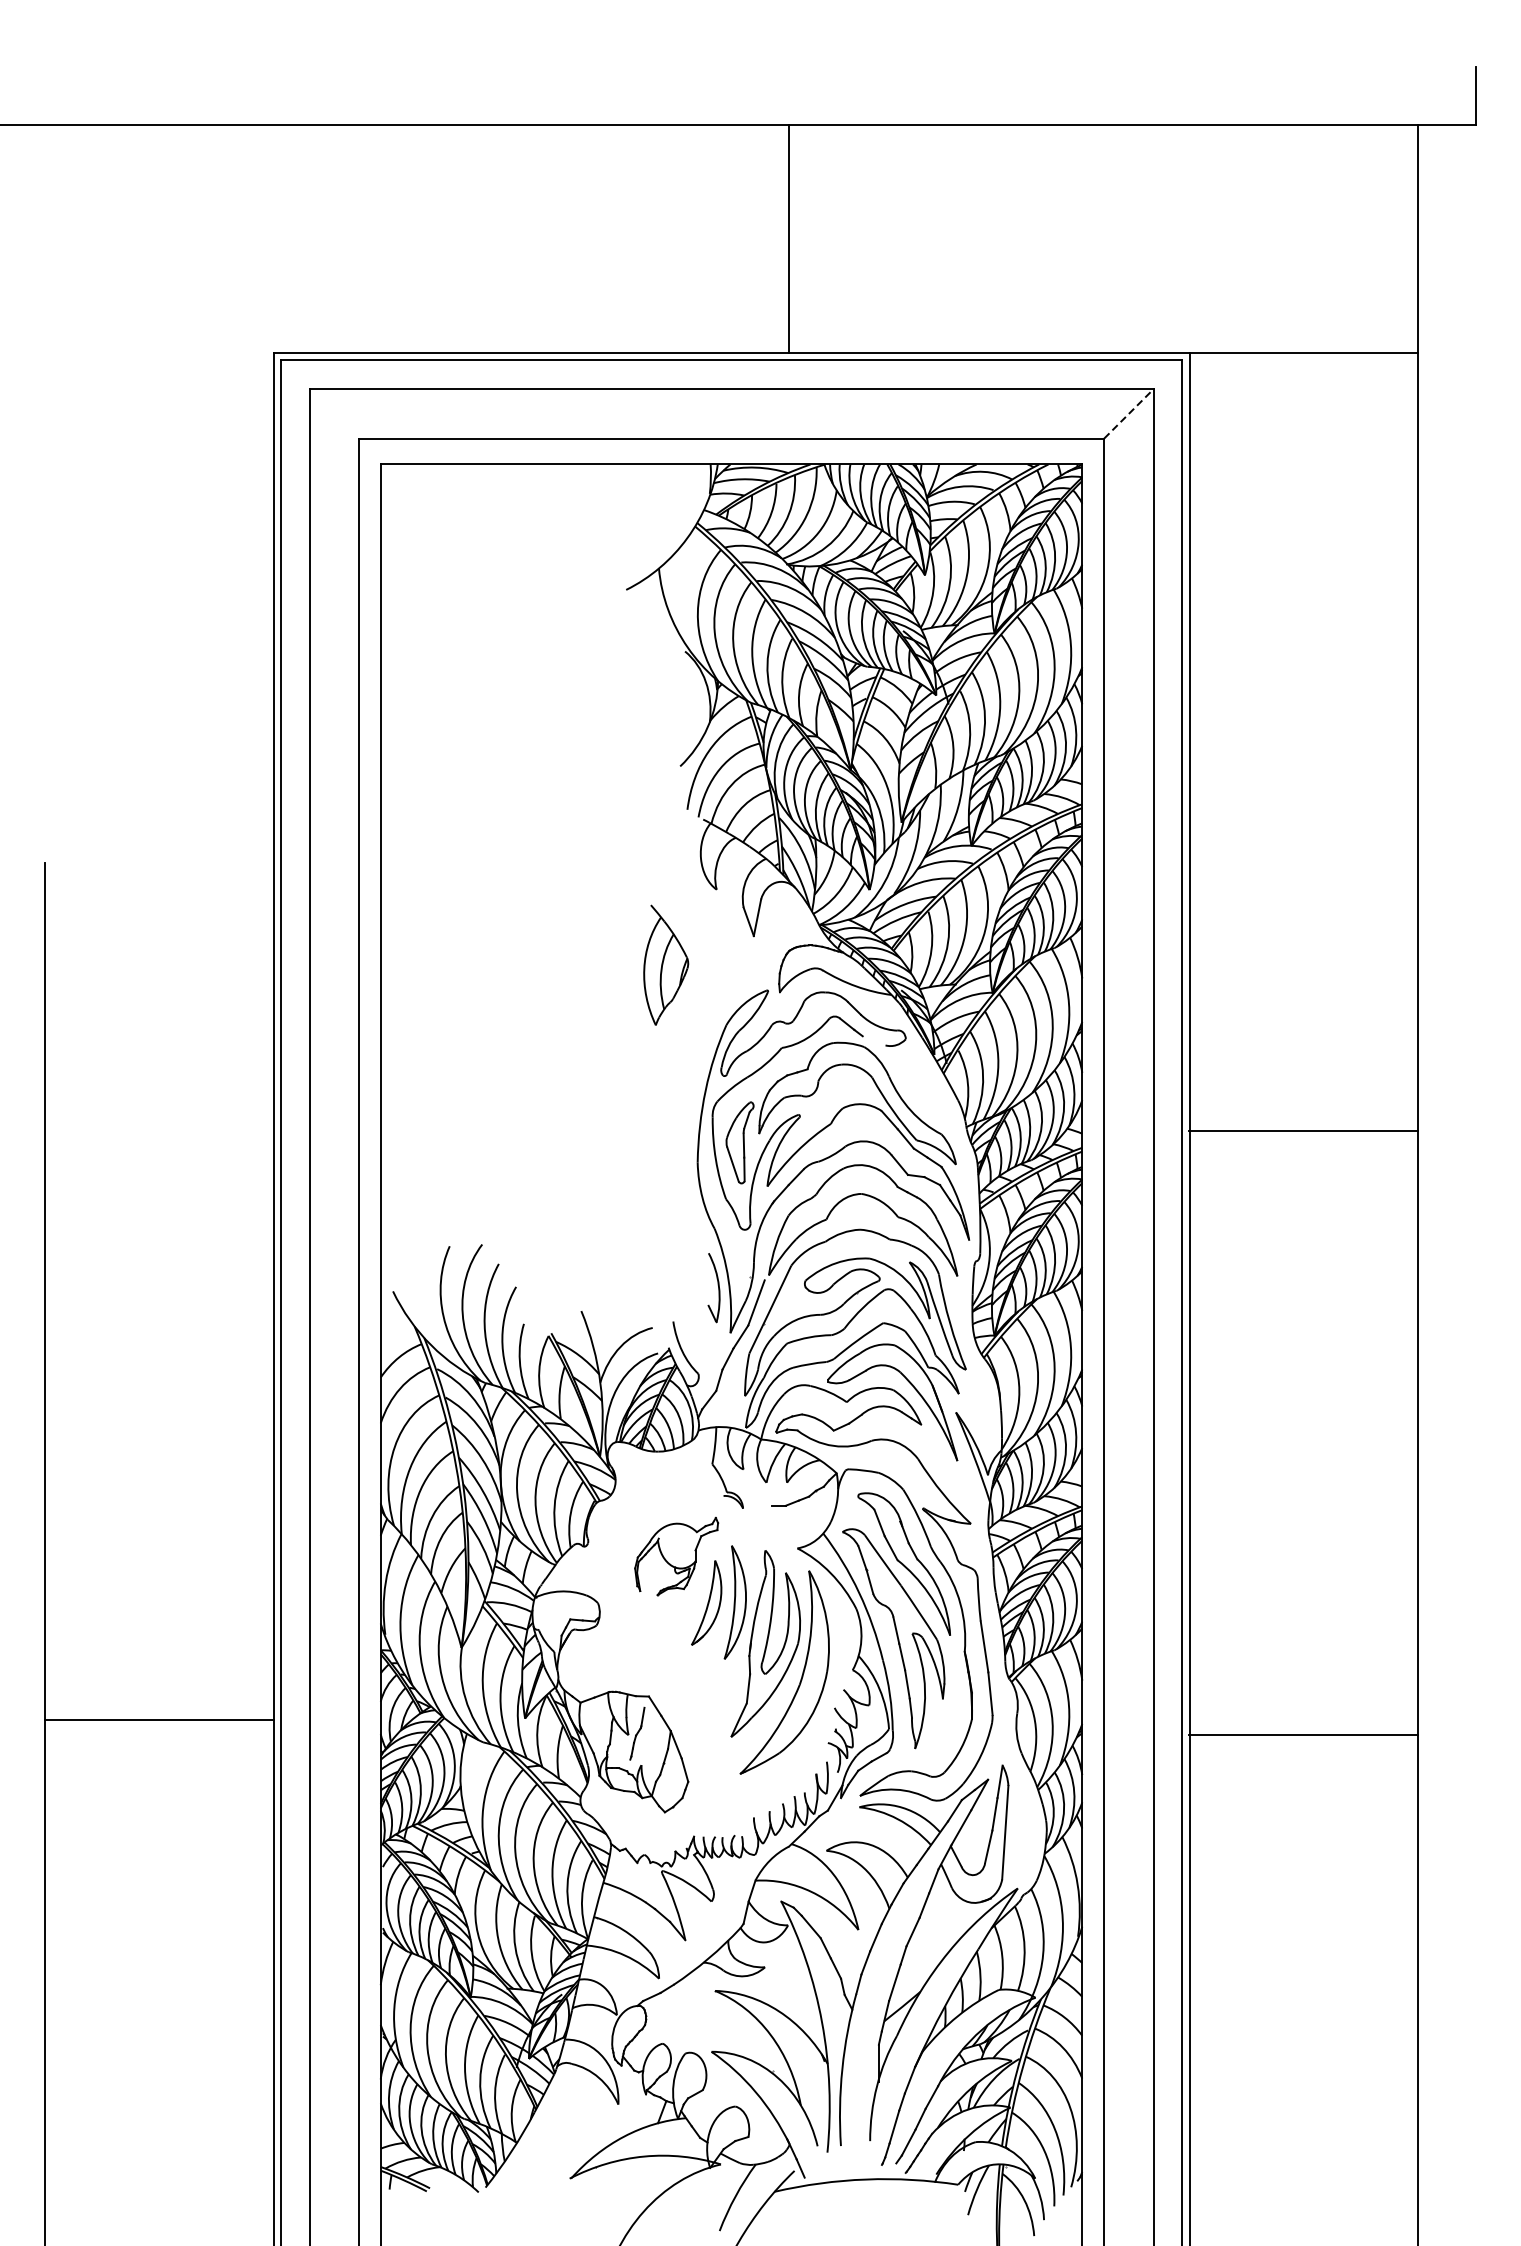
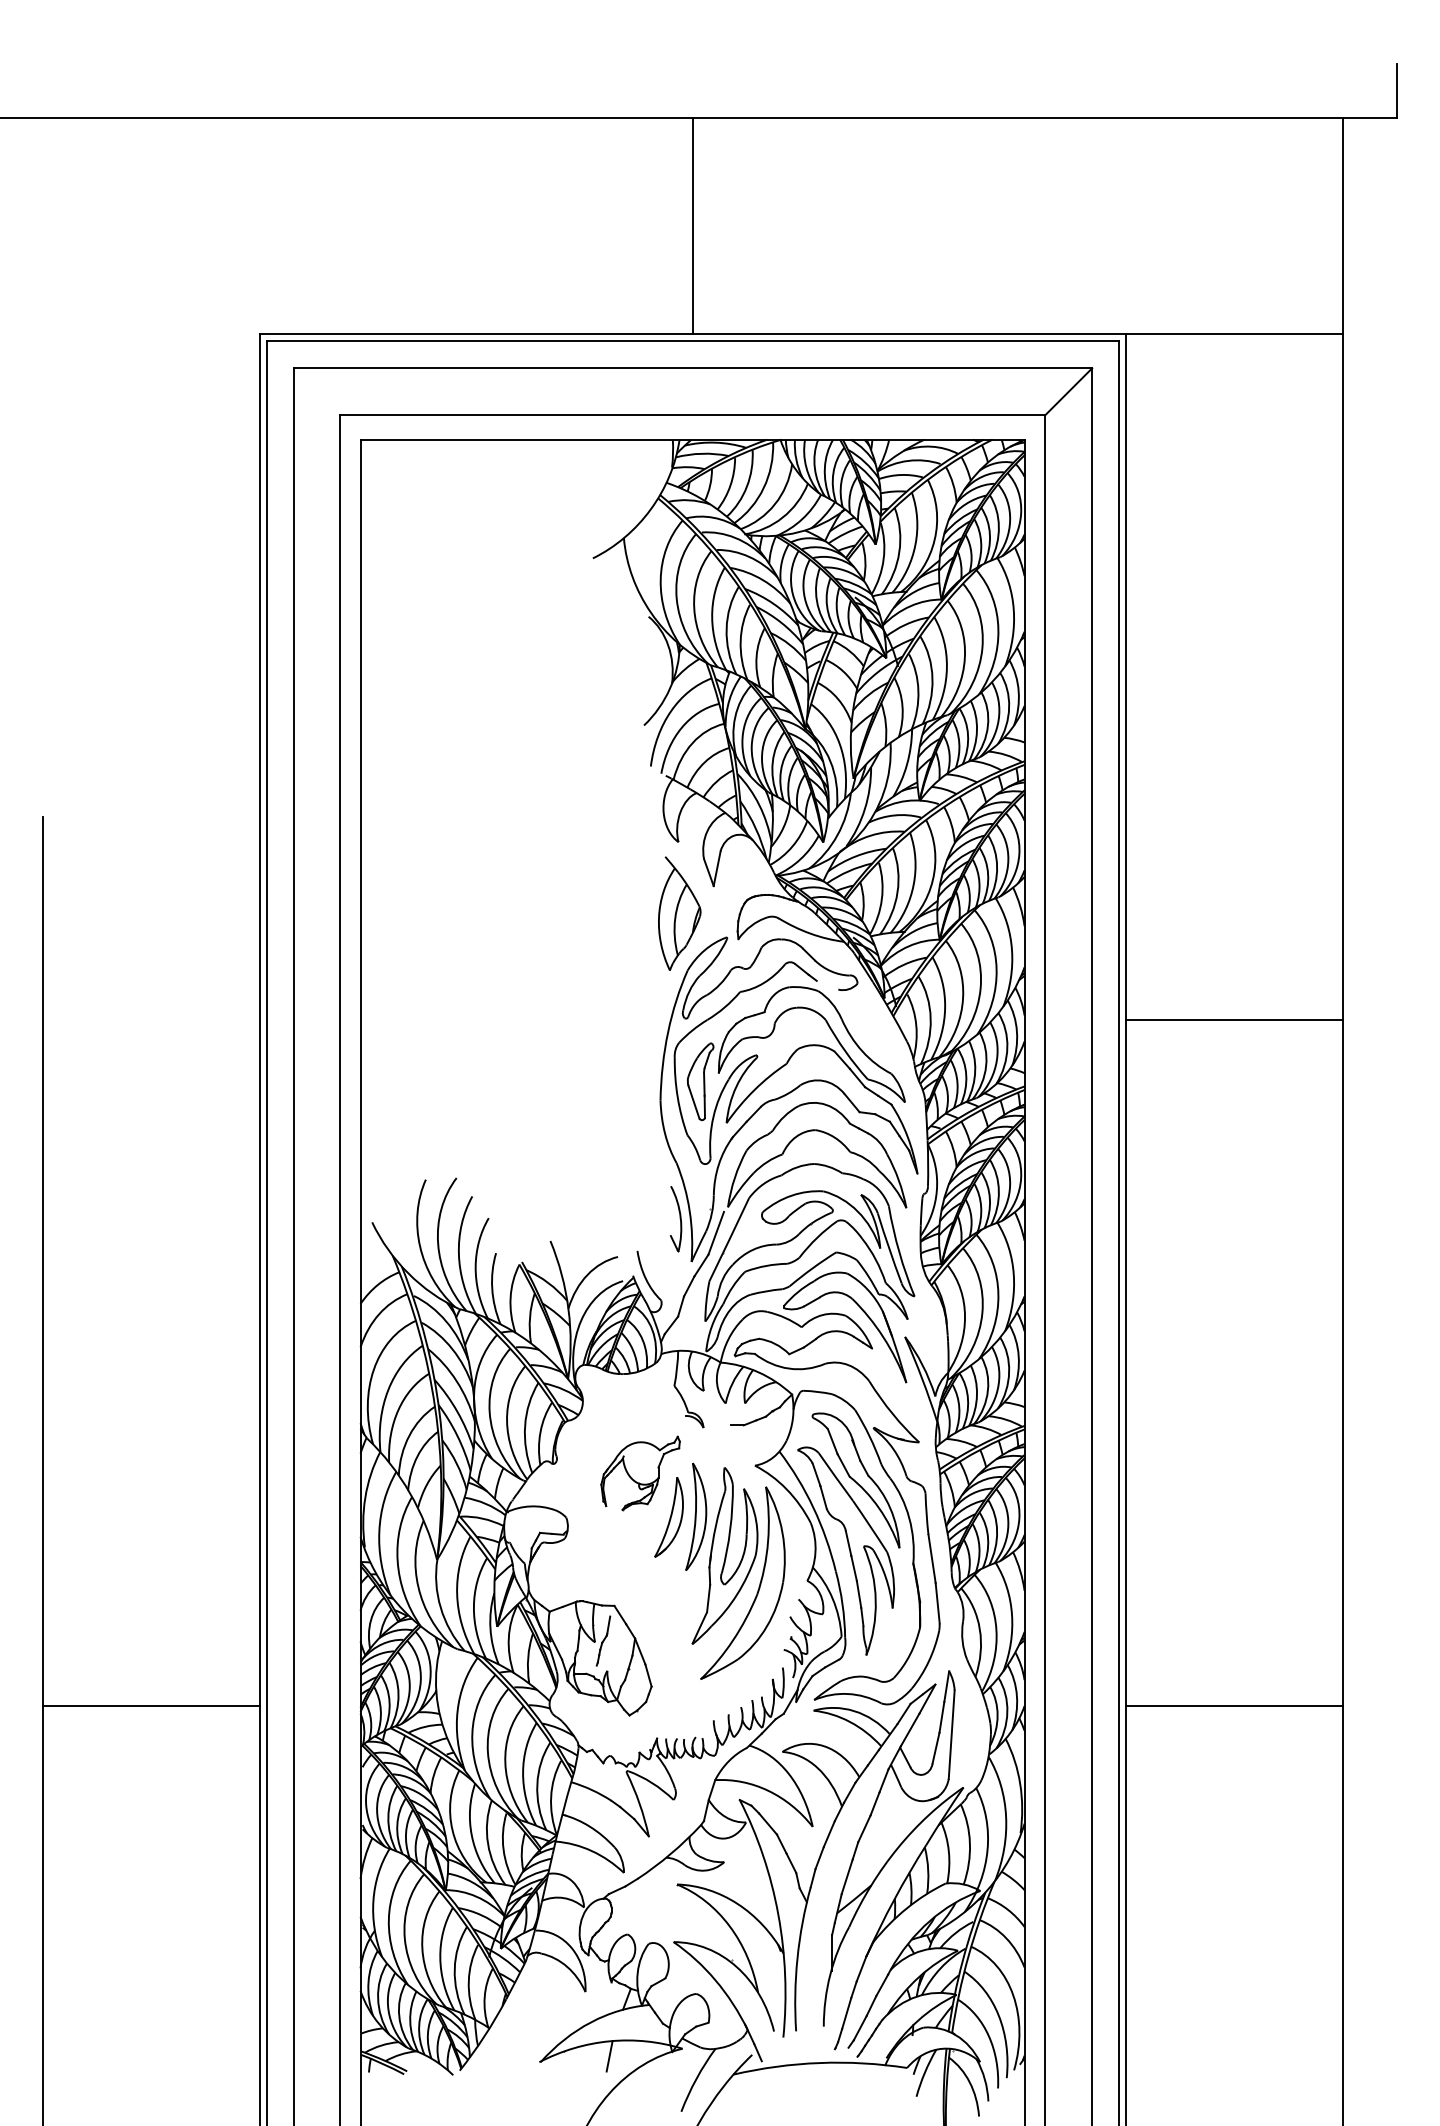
line: (788, 238) -> (692, 225), moved
line: (1129, 413) -> (1069, 391), dashed -> solid
part: (665, 965) -> (679, 913), moved
line: (1304, 1130) -> (1234, 1020), moved
line: (159, 1720) -> (151, 1706), moved
line: (1304, 1735) -> (1234, 1706), moved
line: (643, 2172) -> (609, 2056), added

